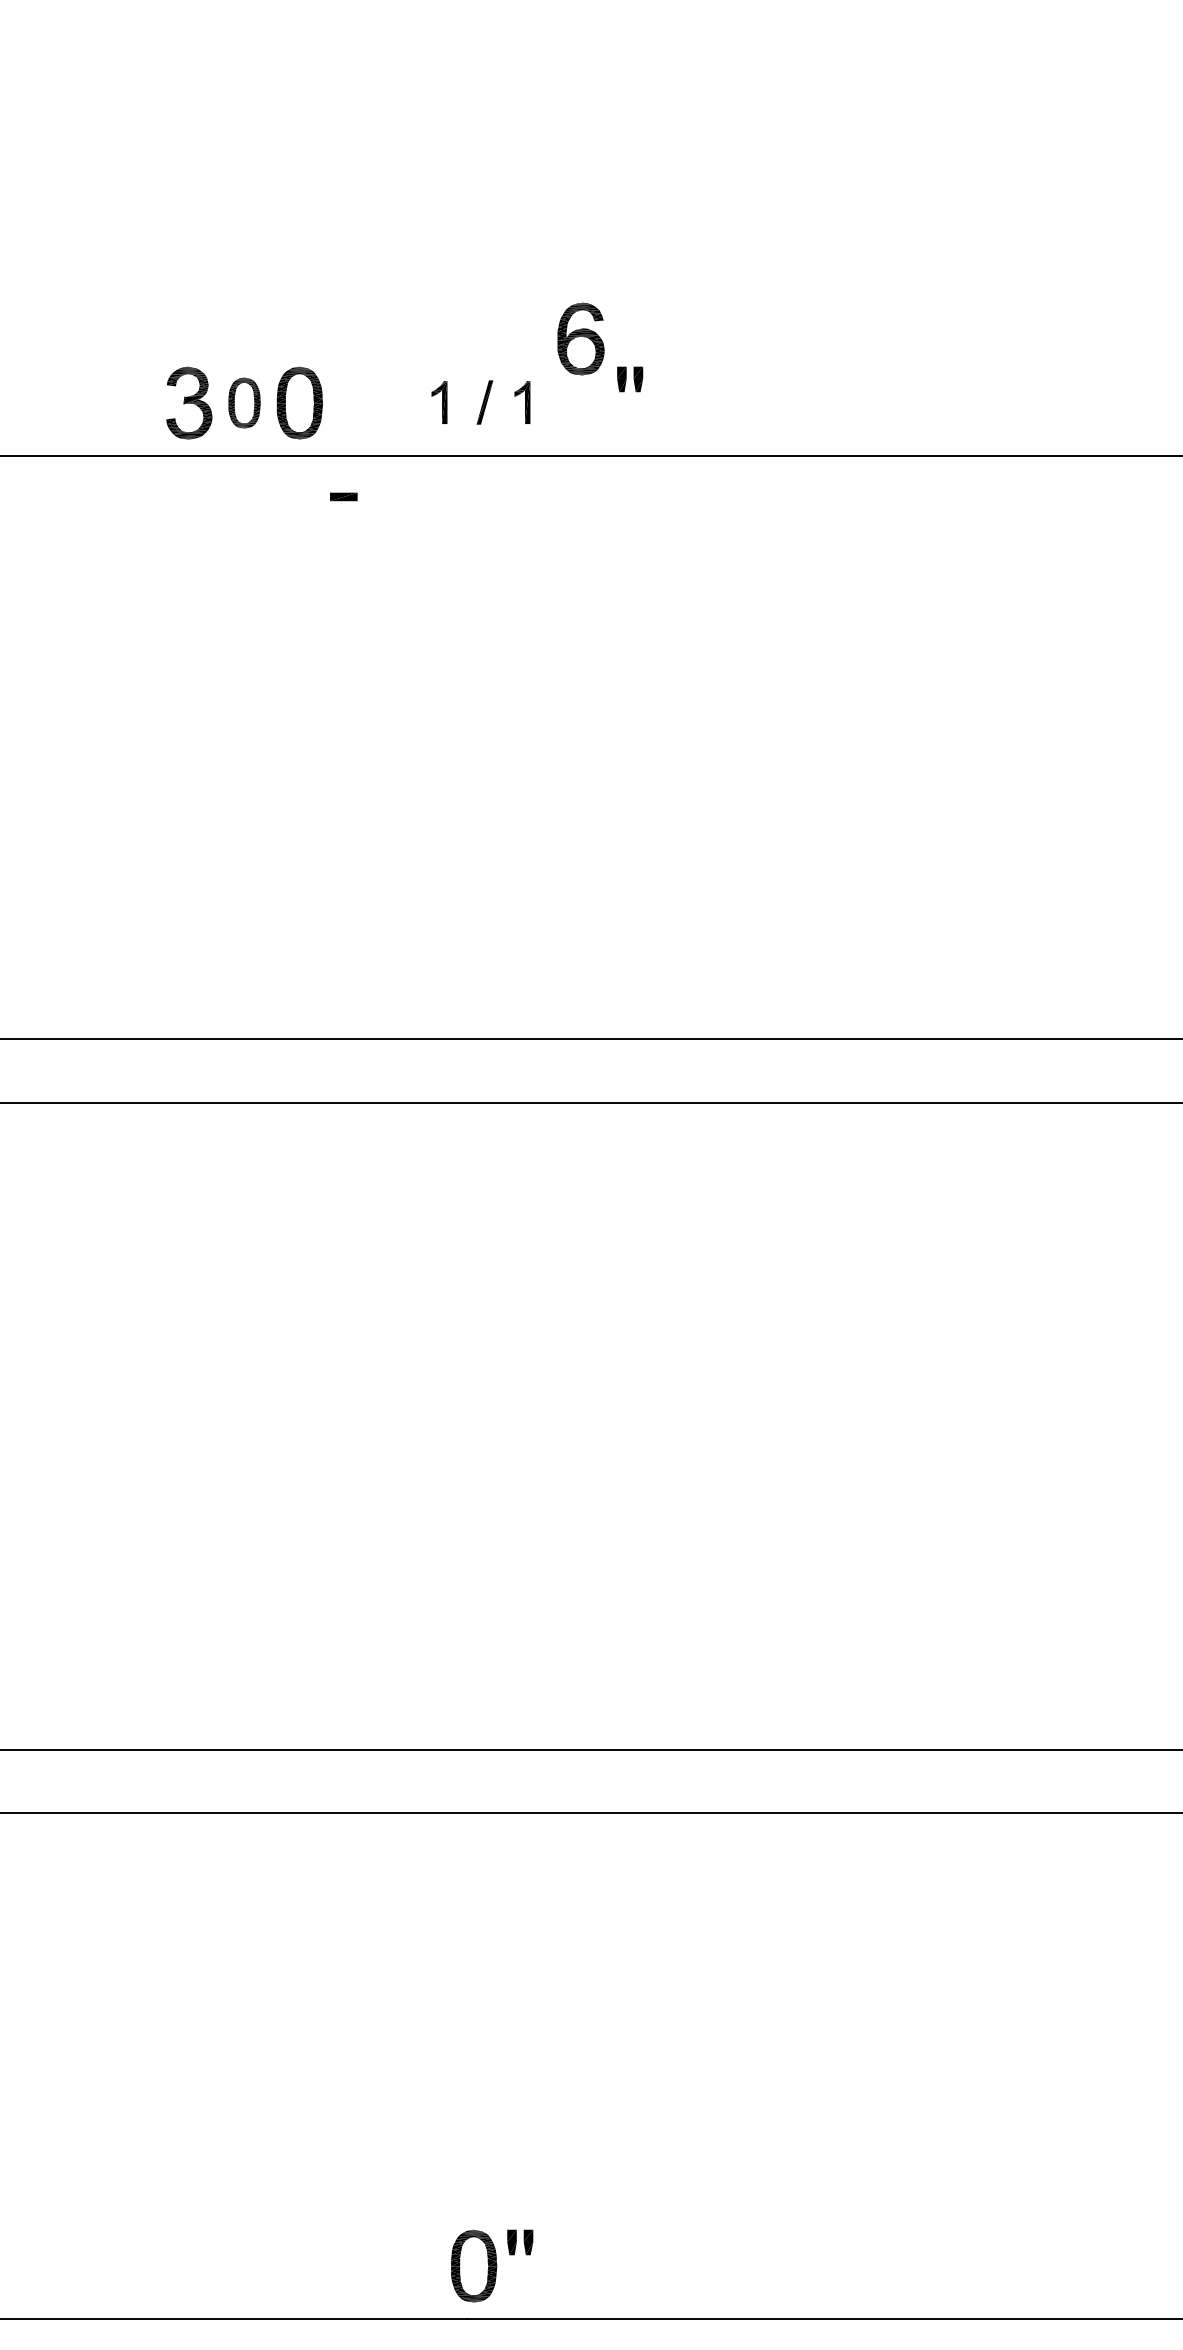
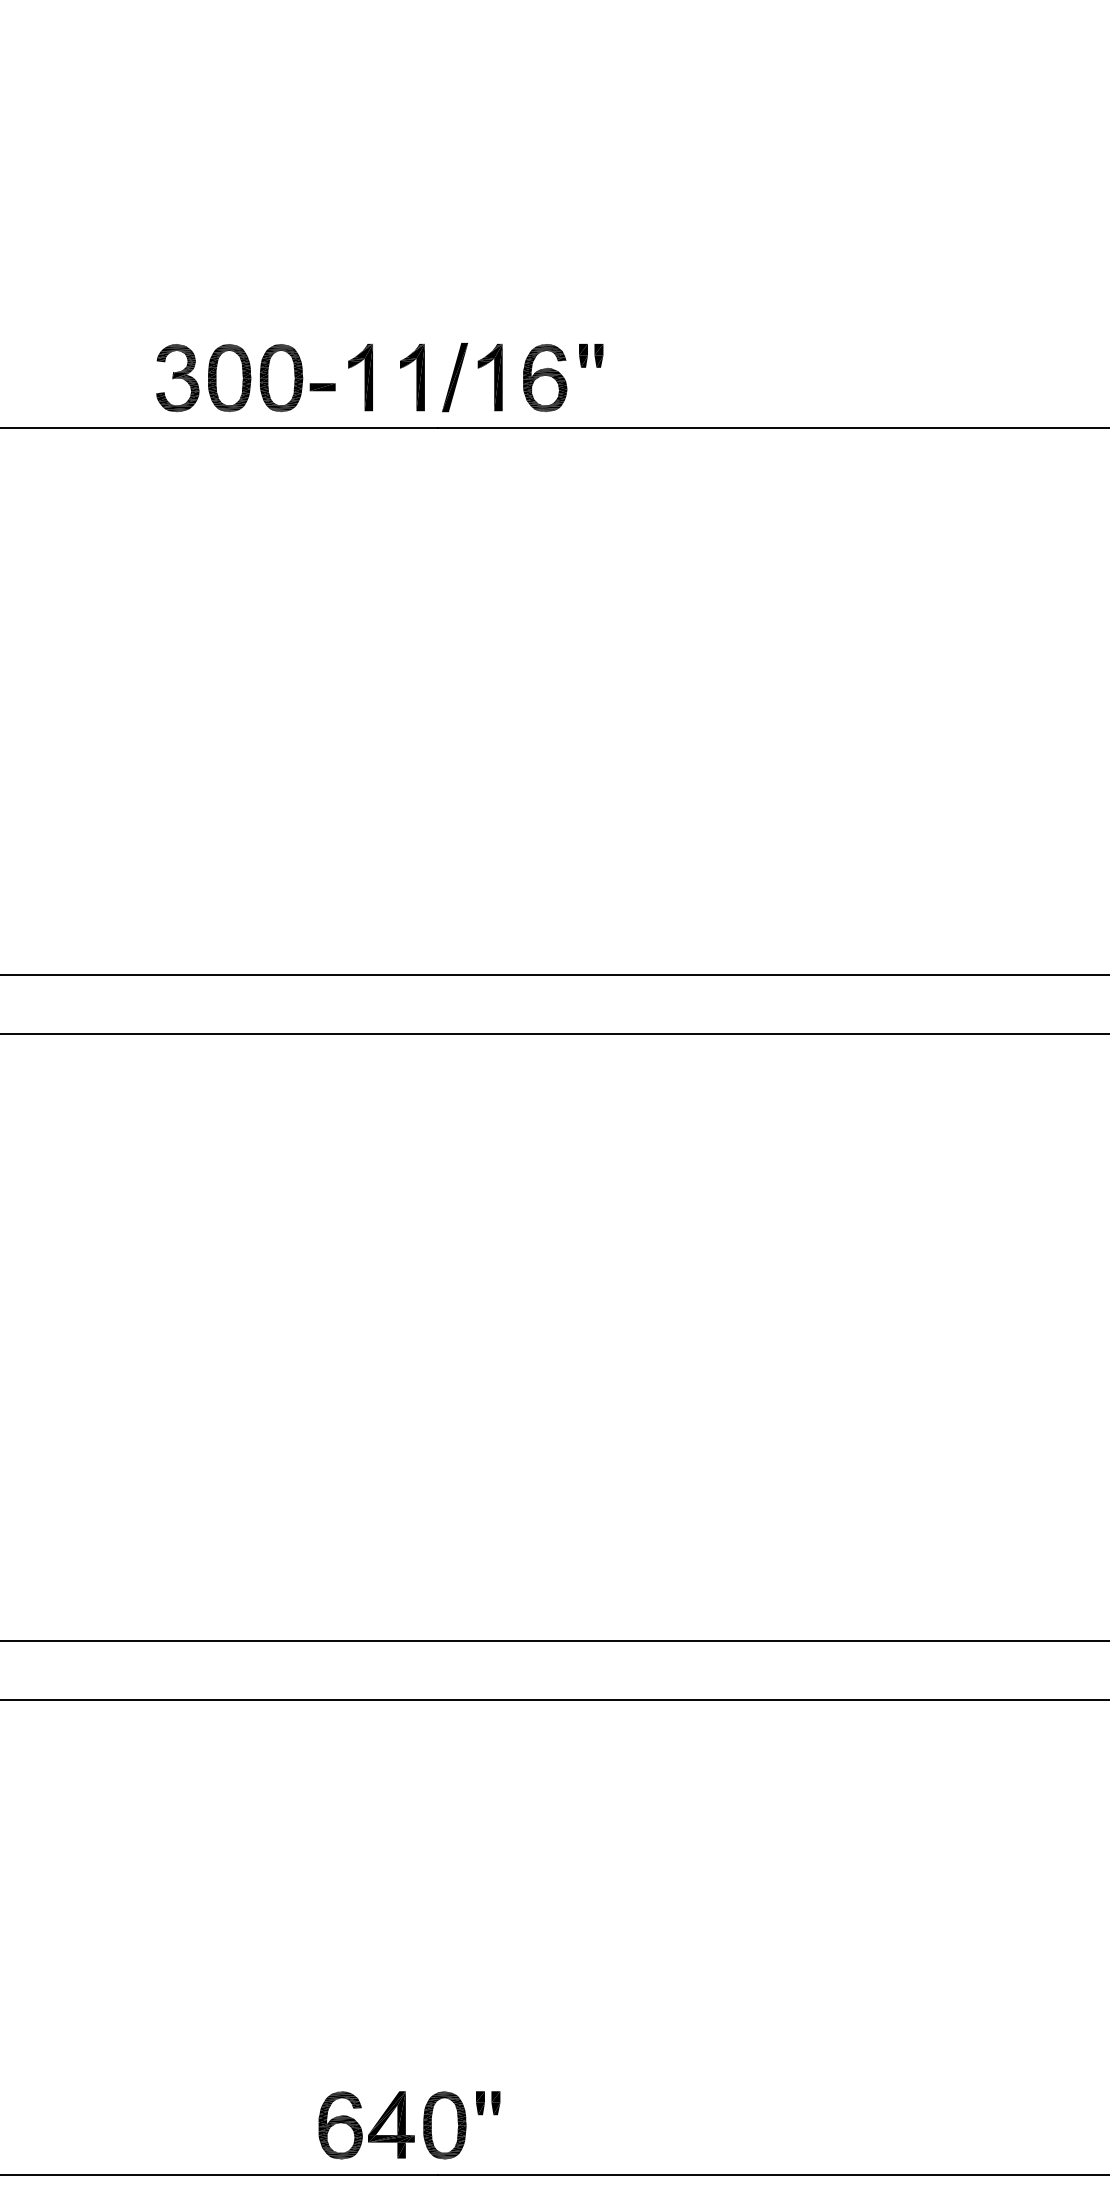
part: (580, 338) -> (544, 377), moved
part: (244, 402) -> (229, 377), size x1.43
part: (384, 402) -> (360, 377), added
part: (439, 402) -> (412, 377), size x1.67
part: (484, 402) -> (454, 377), size x1.67
part: (522, 402) -> (490, 377), size x1.67
part: (343, 496) -> (322, 386), moved
part: (384, 2267) -> (360, 2126), added

